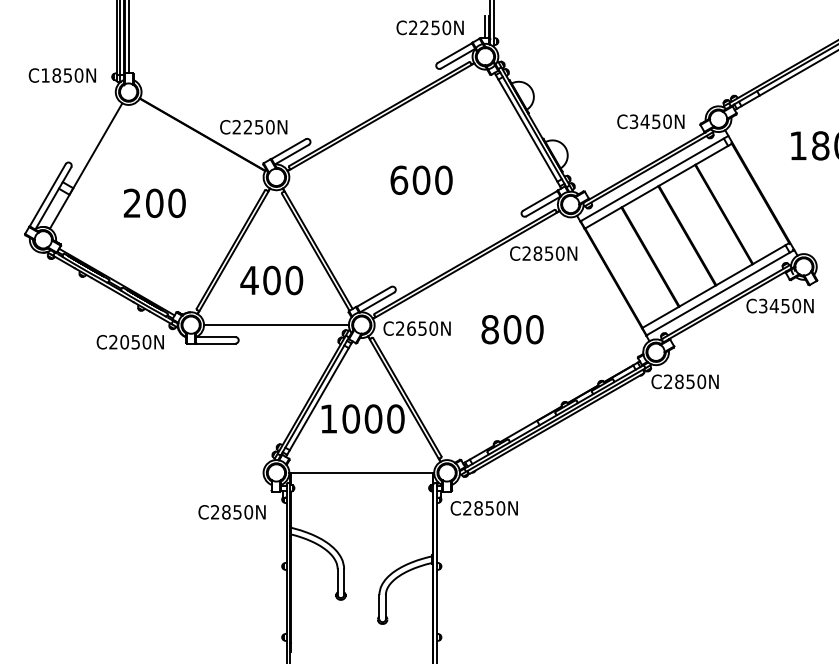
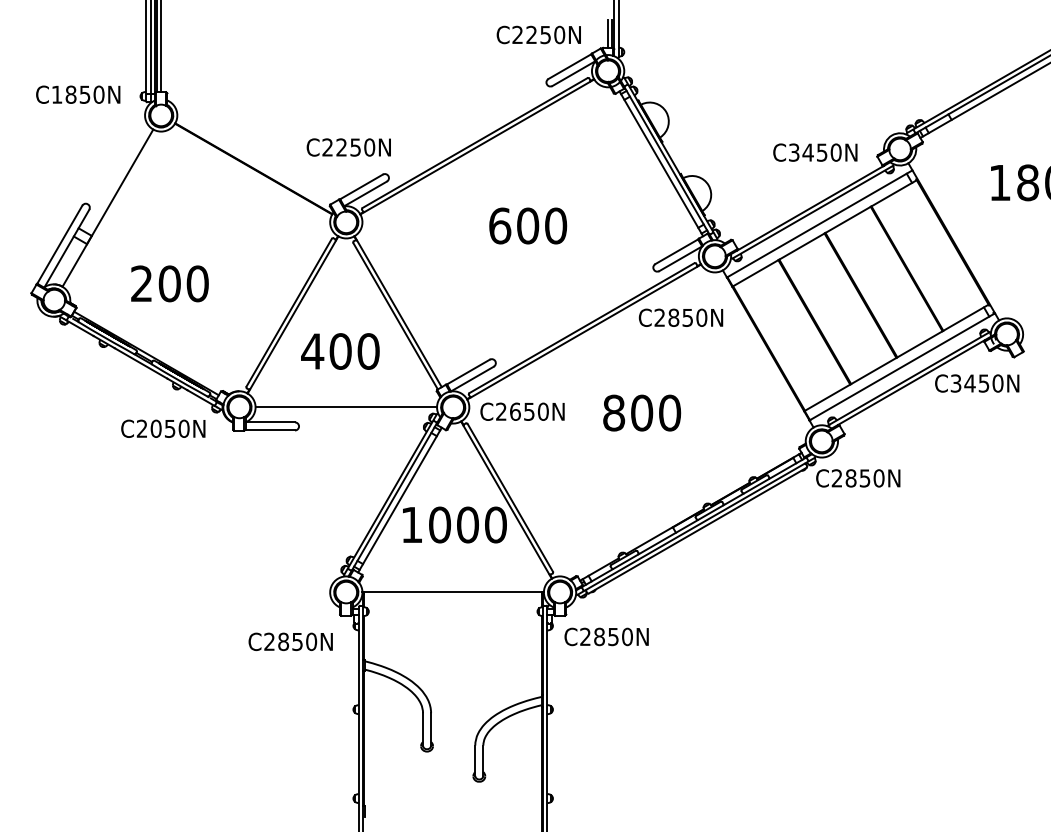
text: (253, 127) -> (348, 147), moved
text: (154, 203) -> (169, 283), moved

